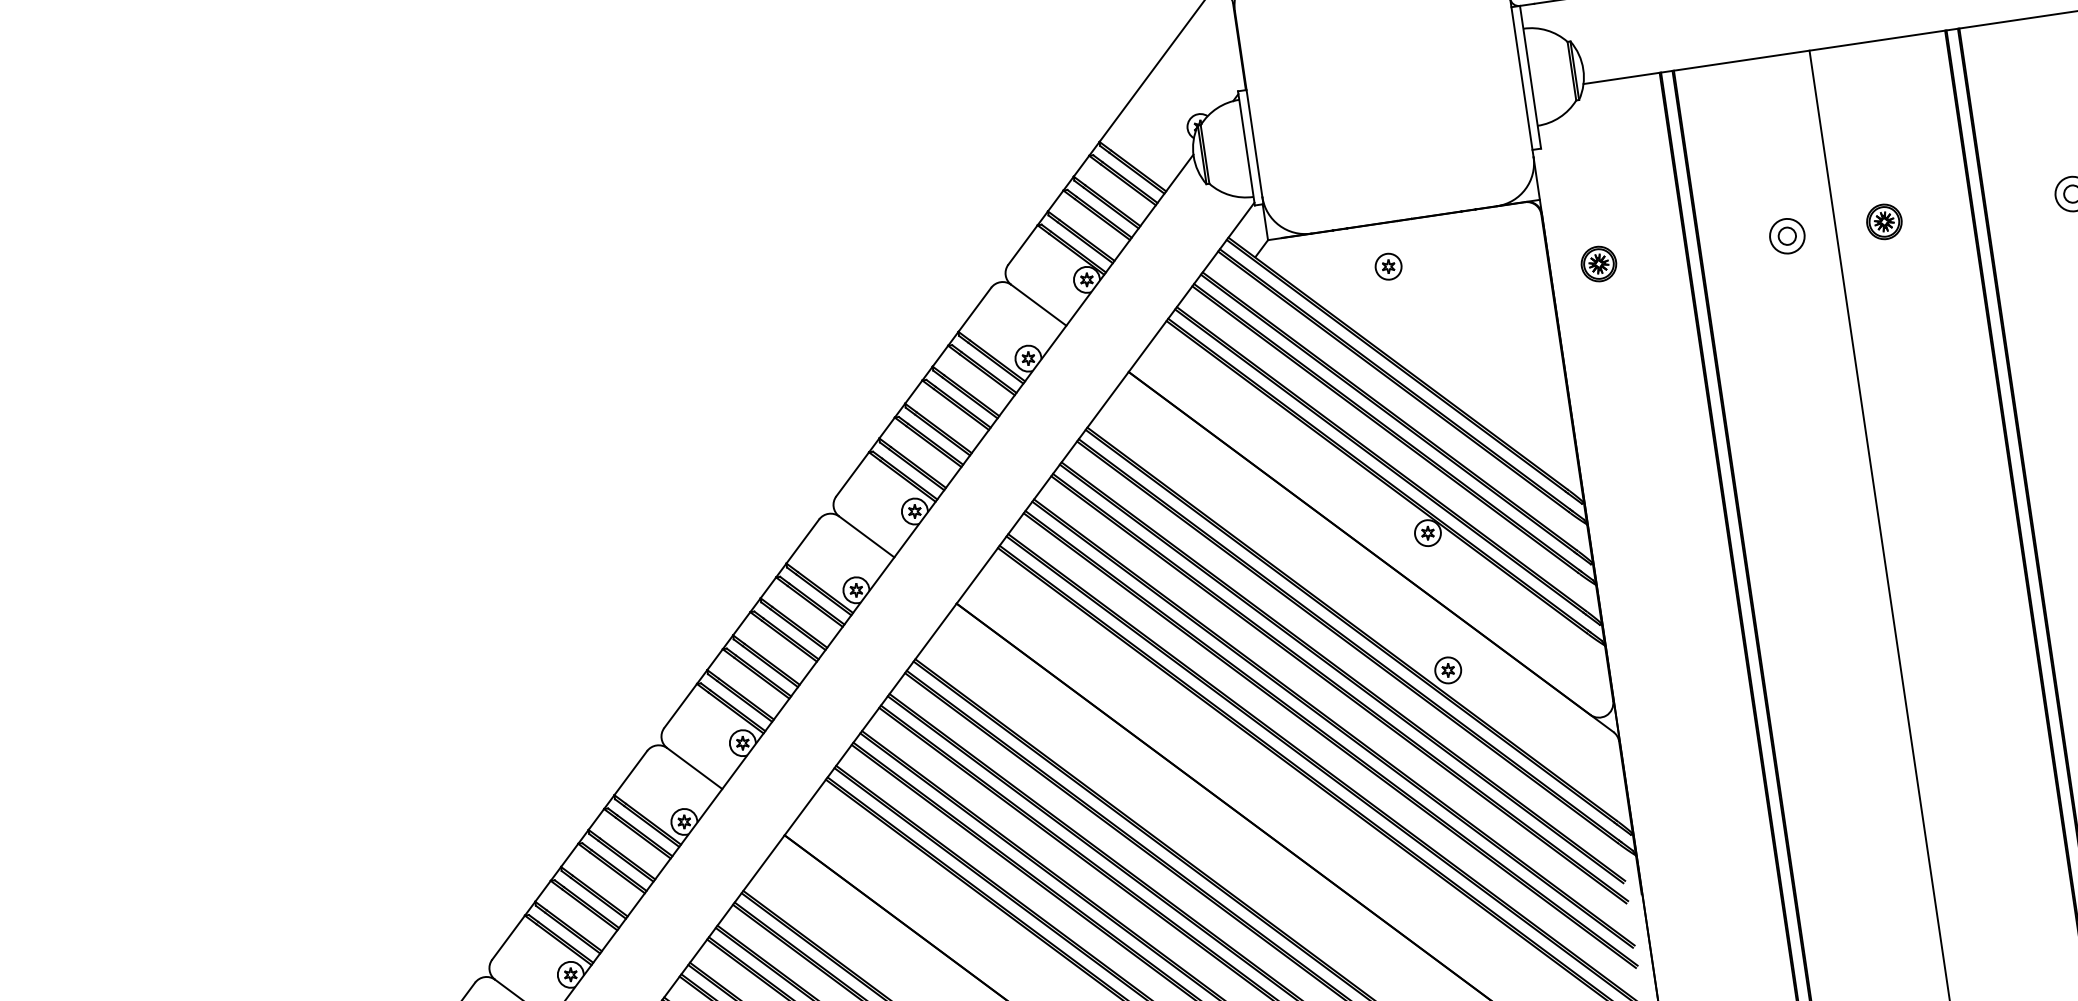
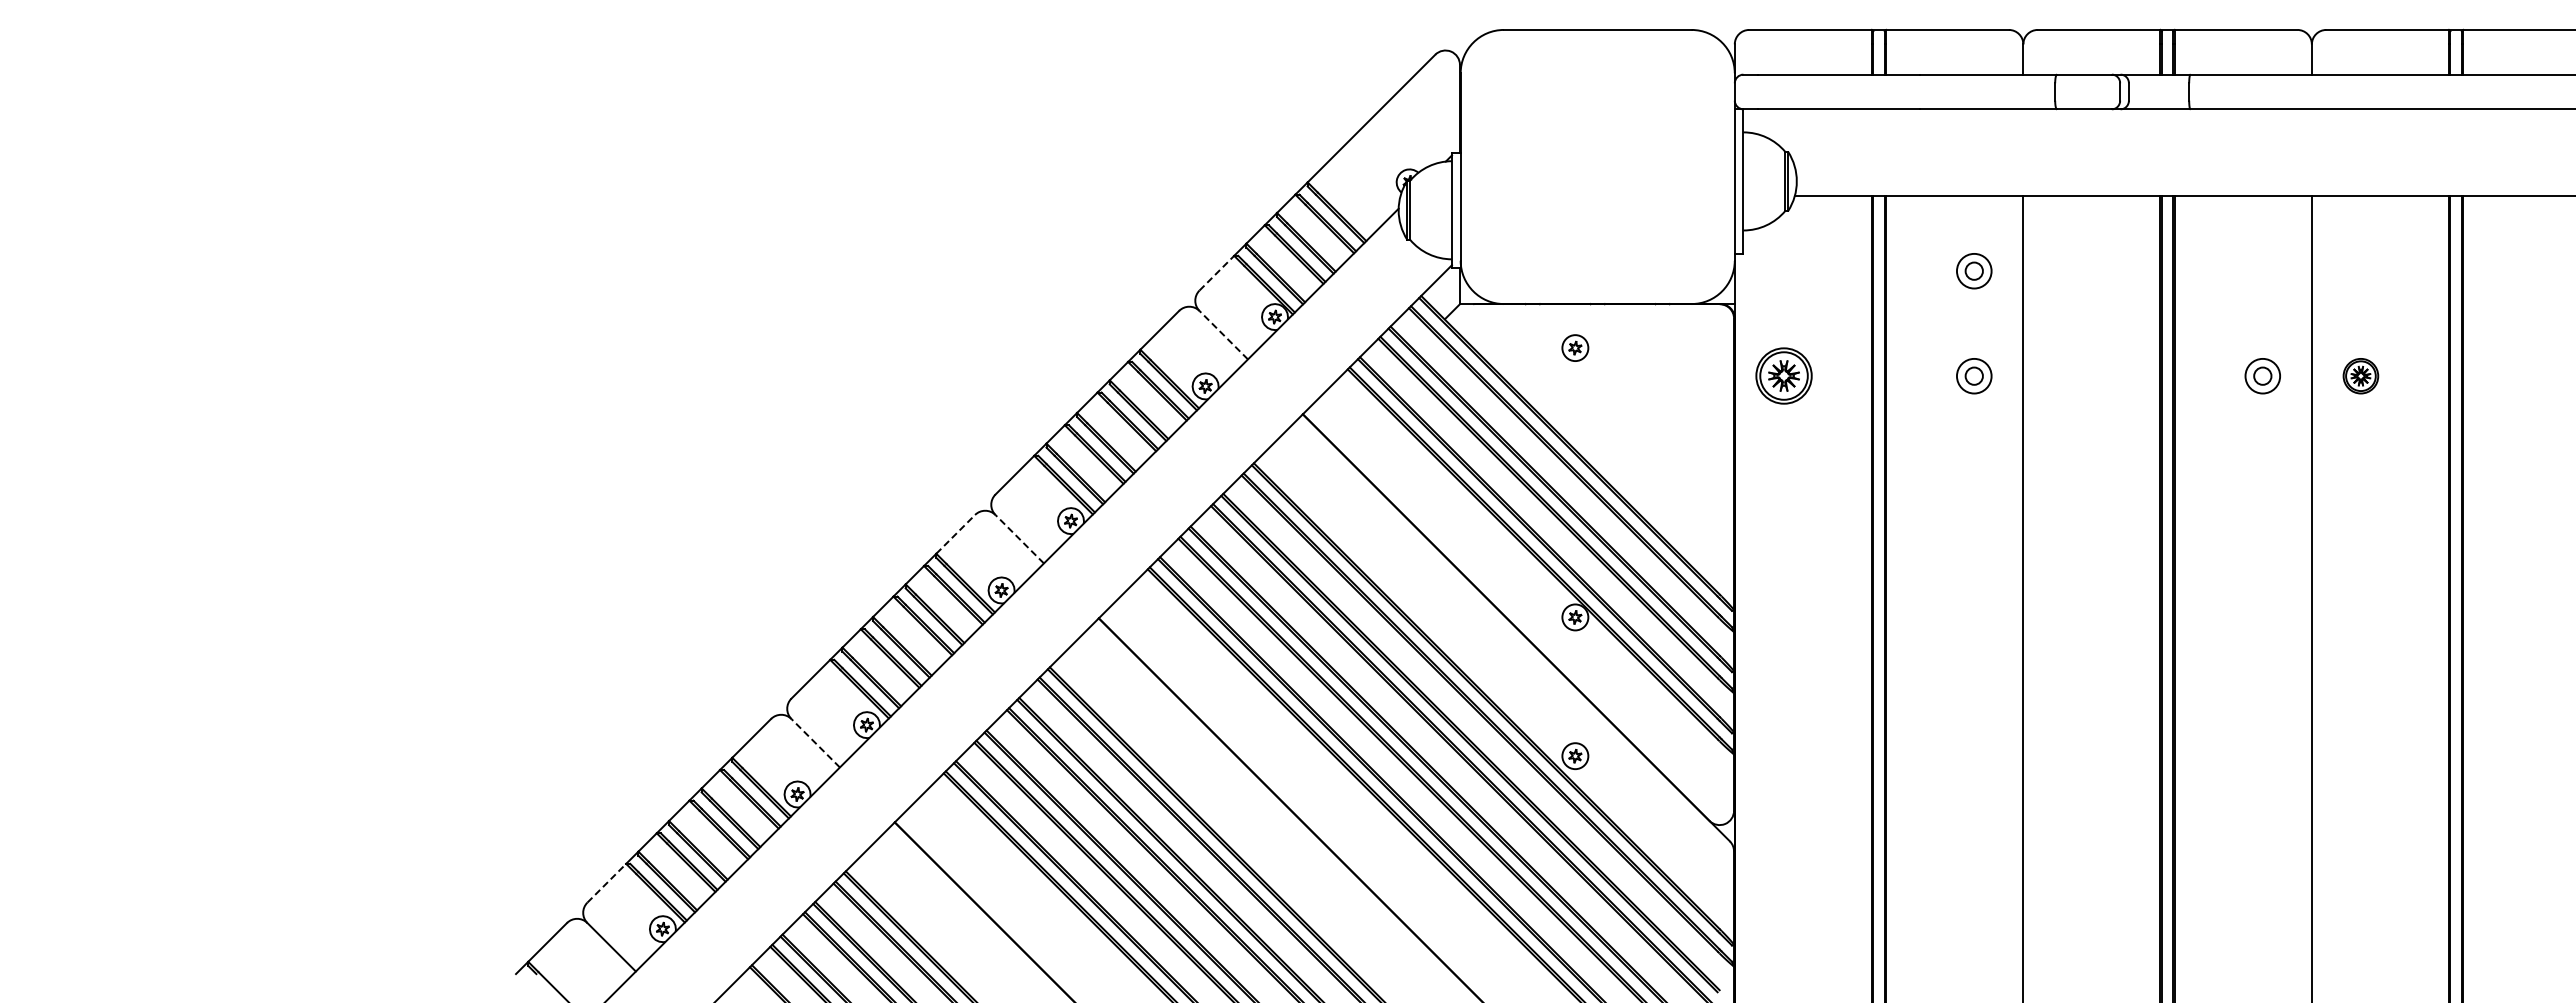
part: (1772, 132) -> (1974, 271), added
part: (1884, 222) -> (2072, 376), removed
line: (1022, 245) -> (1216, 273), solid -> dashed
part: (1598, 264) -> (1783, 376), size x1.6
line: (1038, 304) -> (1223, 334), solid -> dashed
line: (866, 536) -> (1019, 538), solid -> dashed
line: (803, 541) -> (956, 534), solid -> dashed
line: (694, 767) -> (815, 742), solid -> dashed
line: (509, 936) -> (607, 882), solid -> dashed

